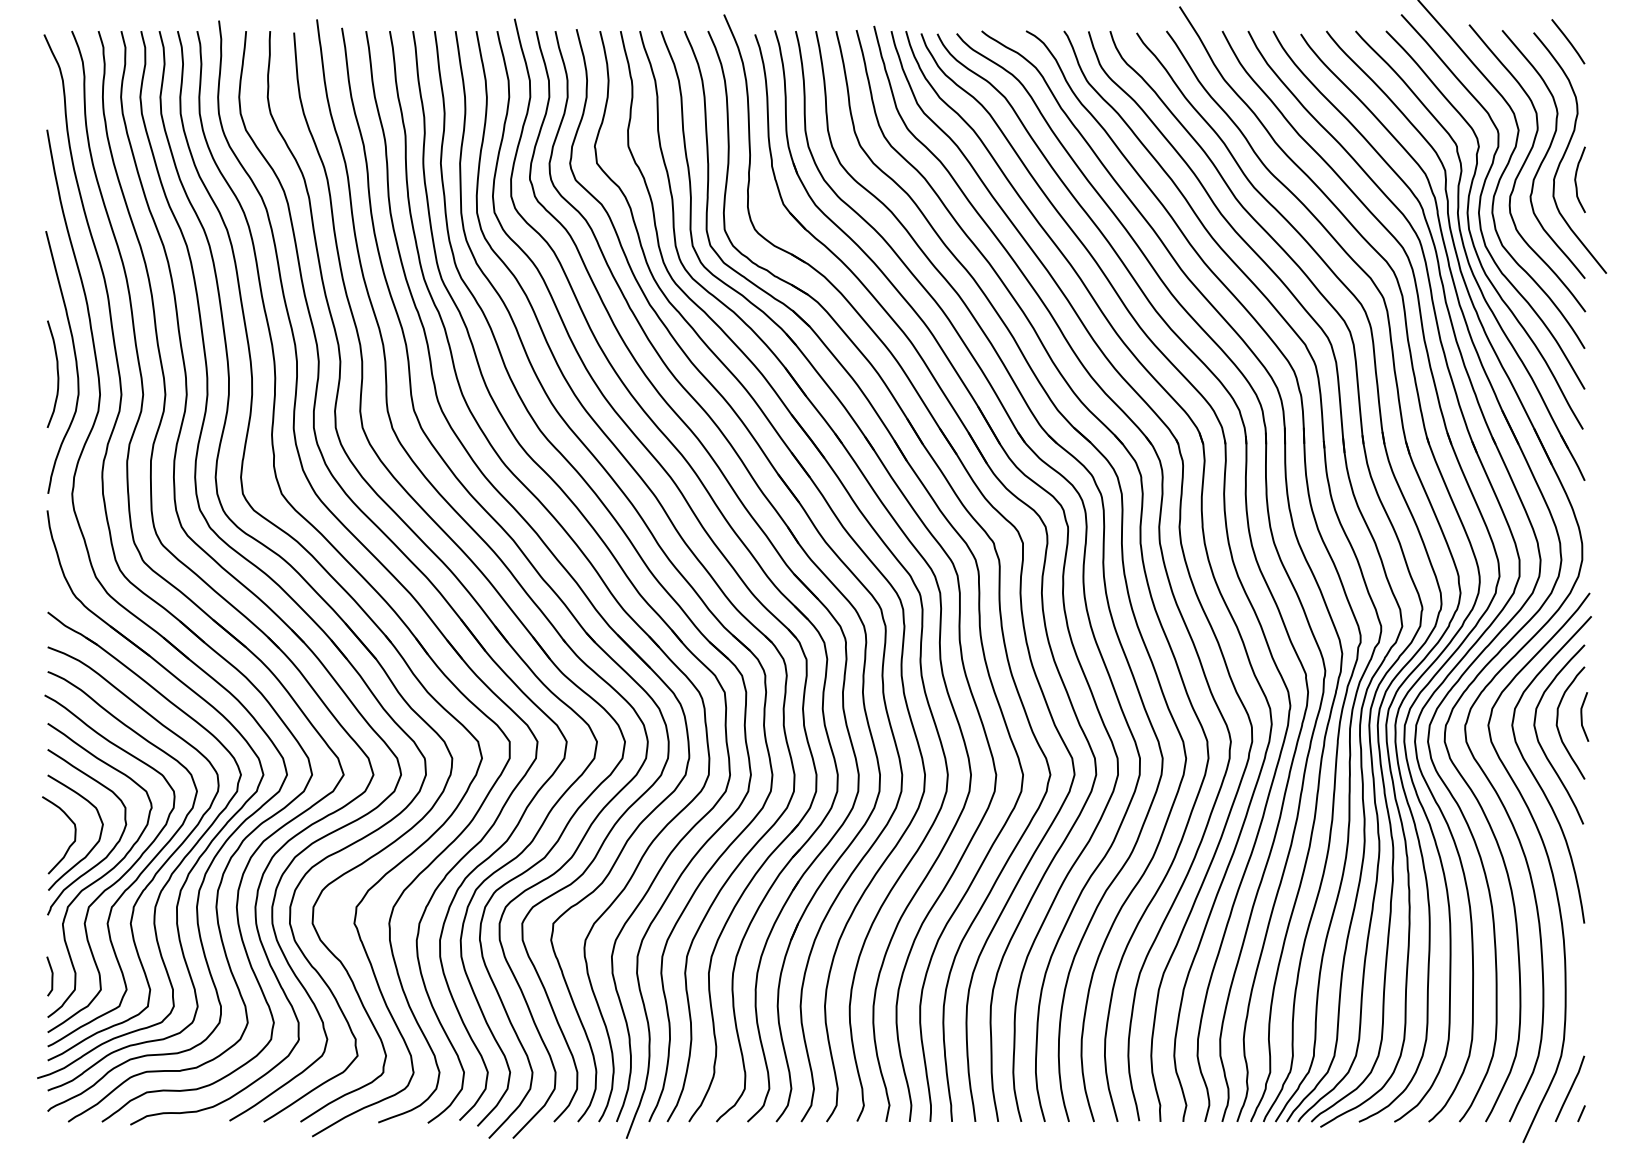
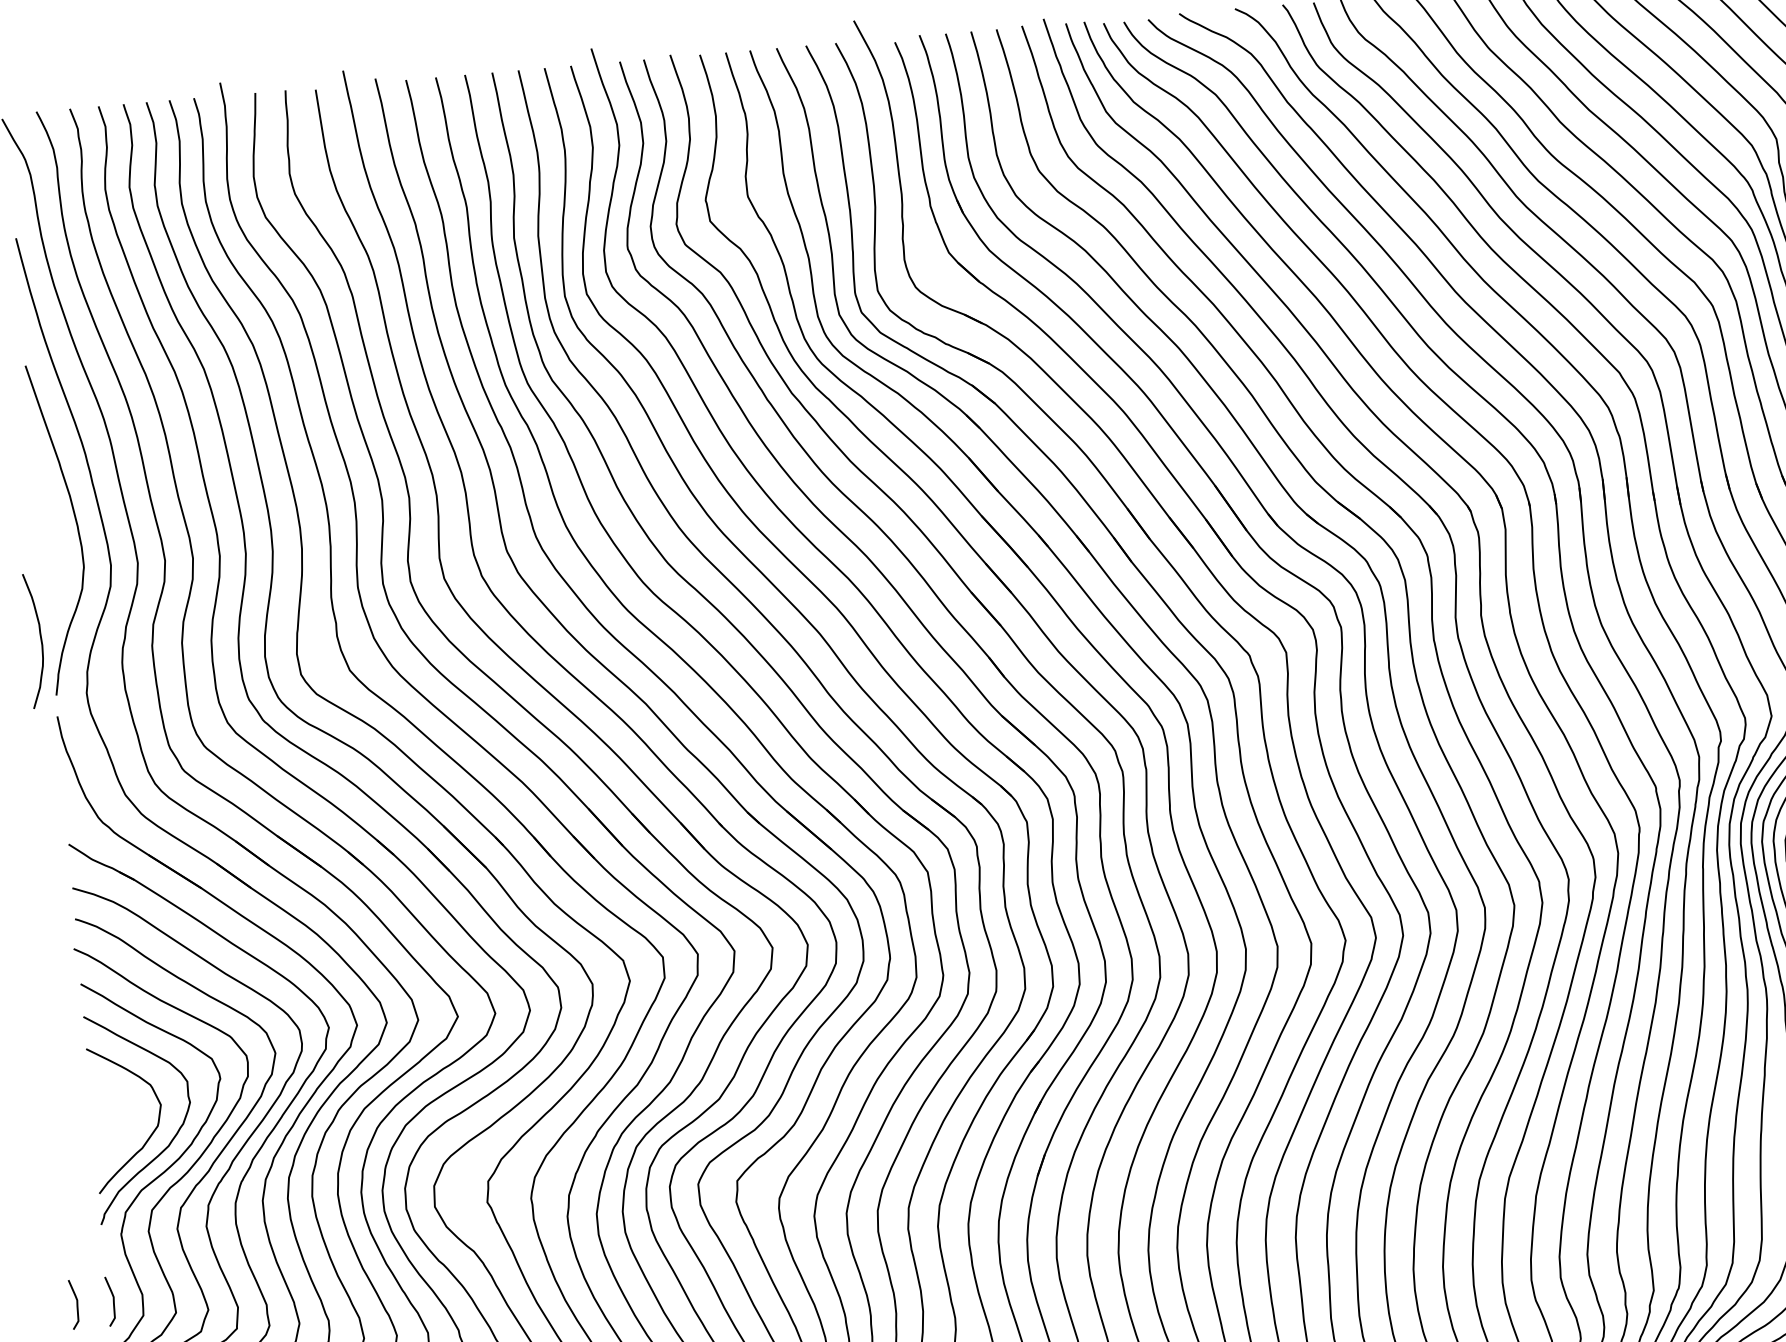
curve: (56, 370) -> (39, 635), moved
curve: (69, 845) -> (121, 1134), removed
curve: (22, 976) -> (76, 1304), added

